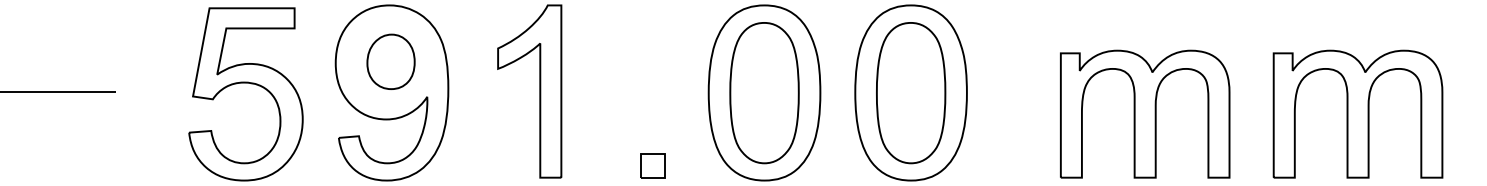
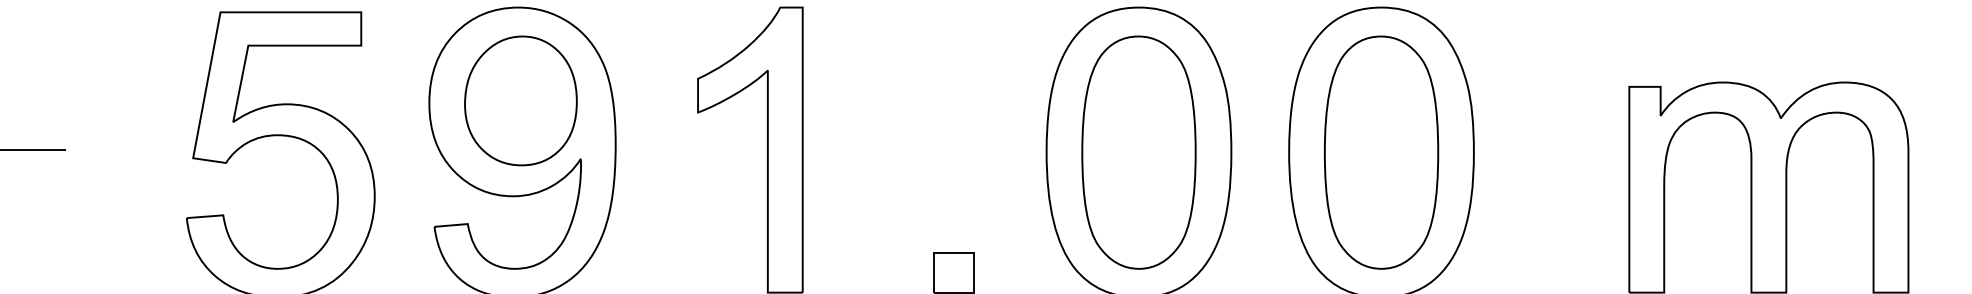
part: (390, 61) -> (519, 100), size x1.43

